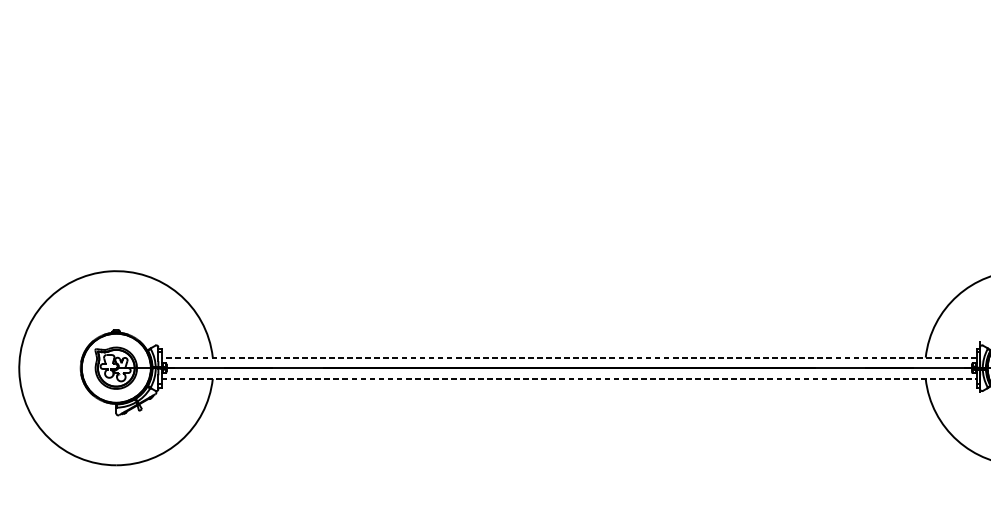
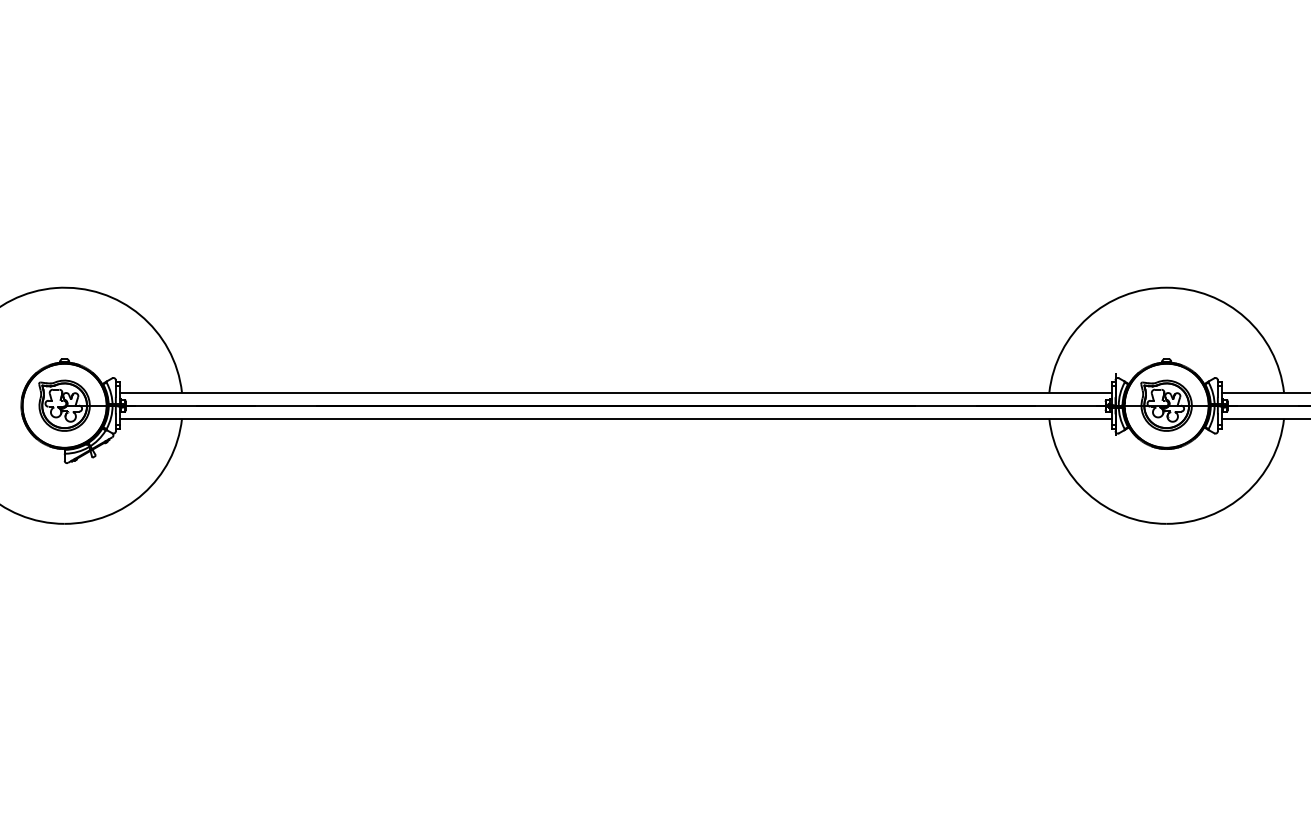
line: (569, 357) -> (615, 392), dashed -> solid
line: (569, 378) -> (615, 418), dashed -> solid

